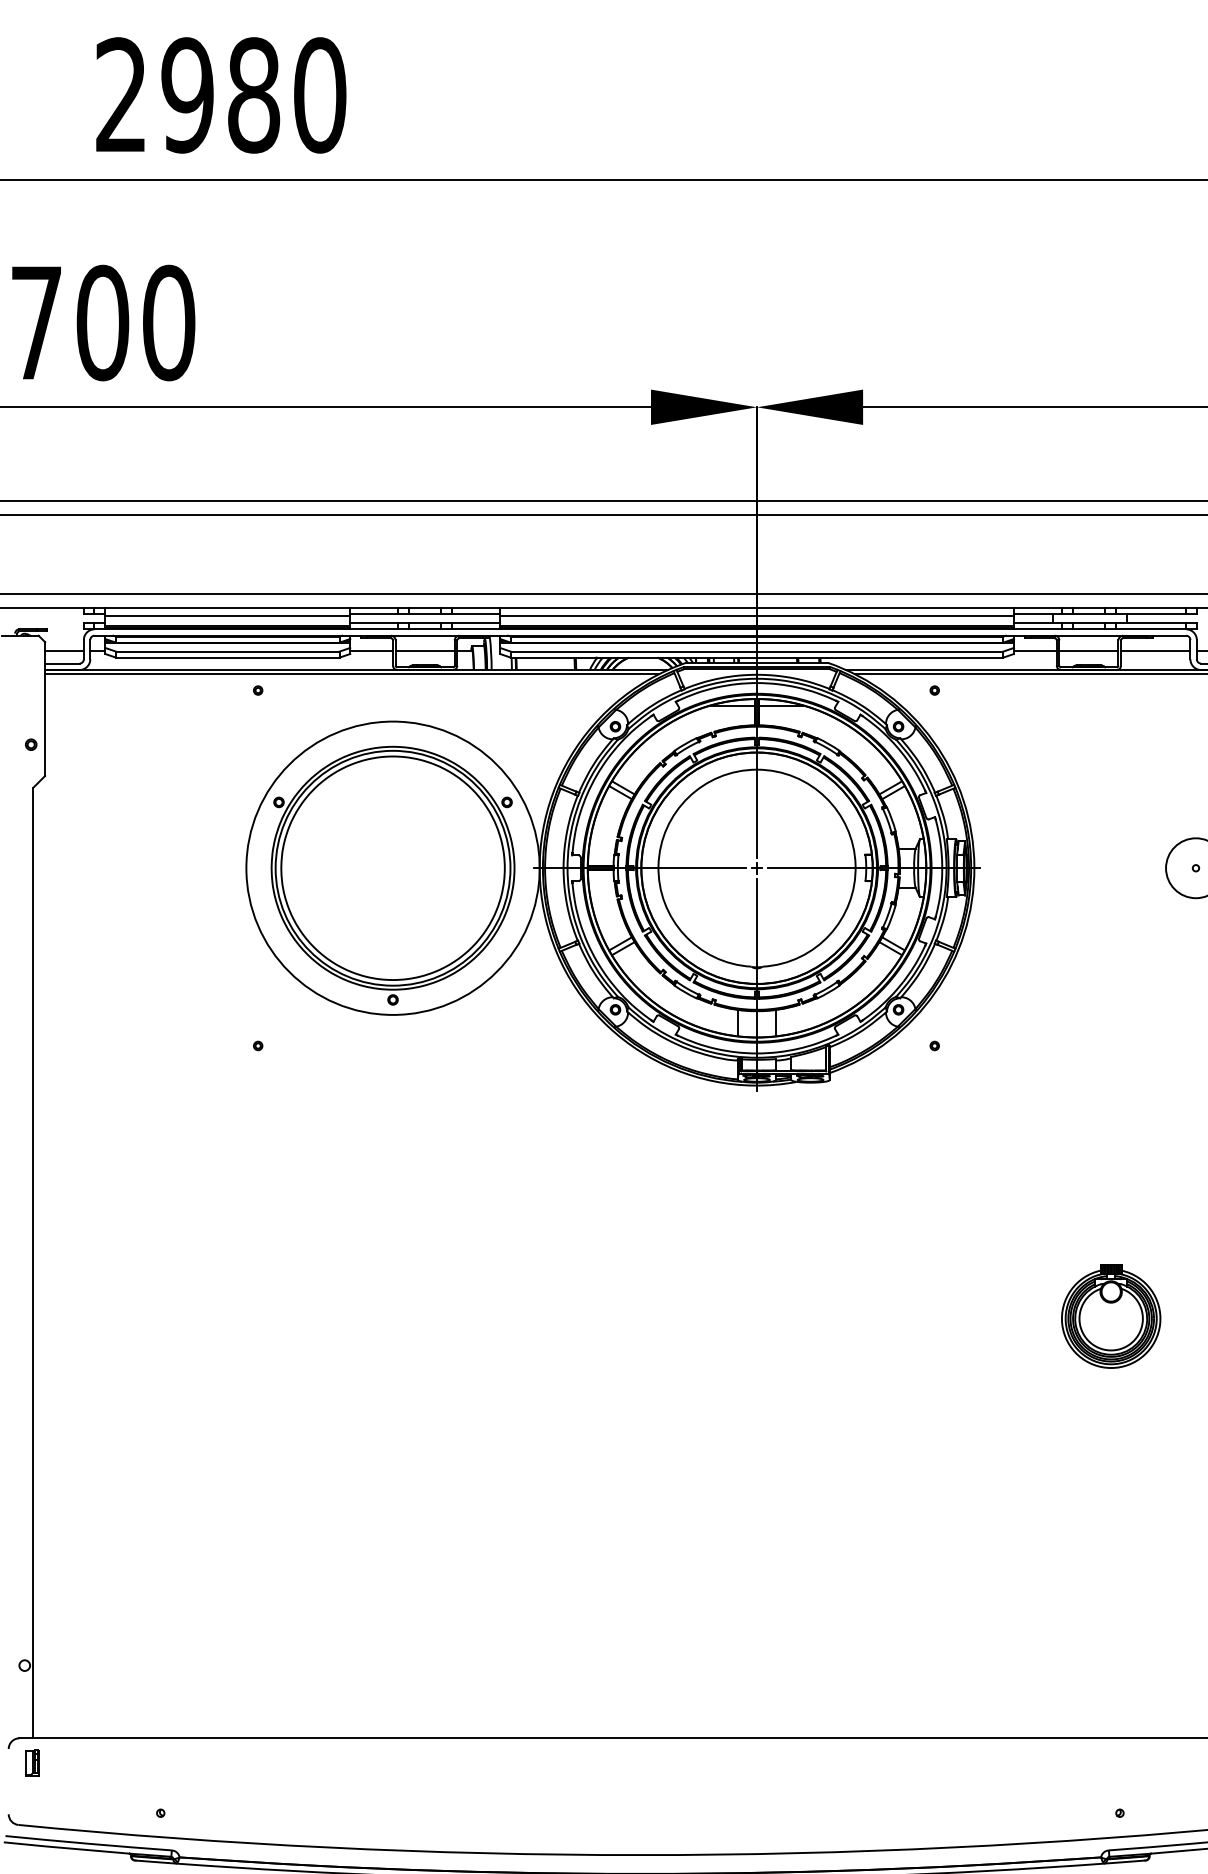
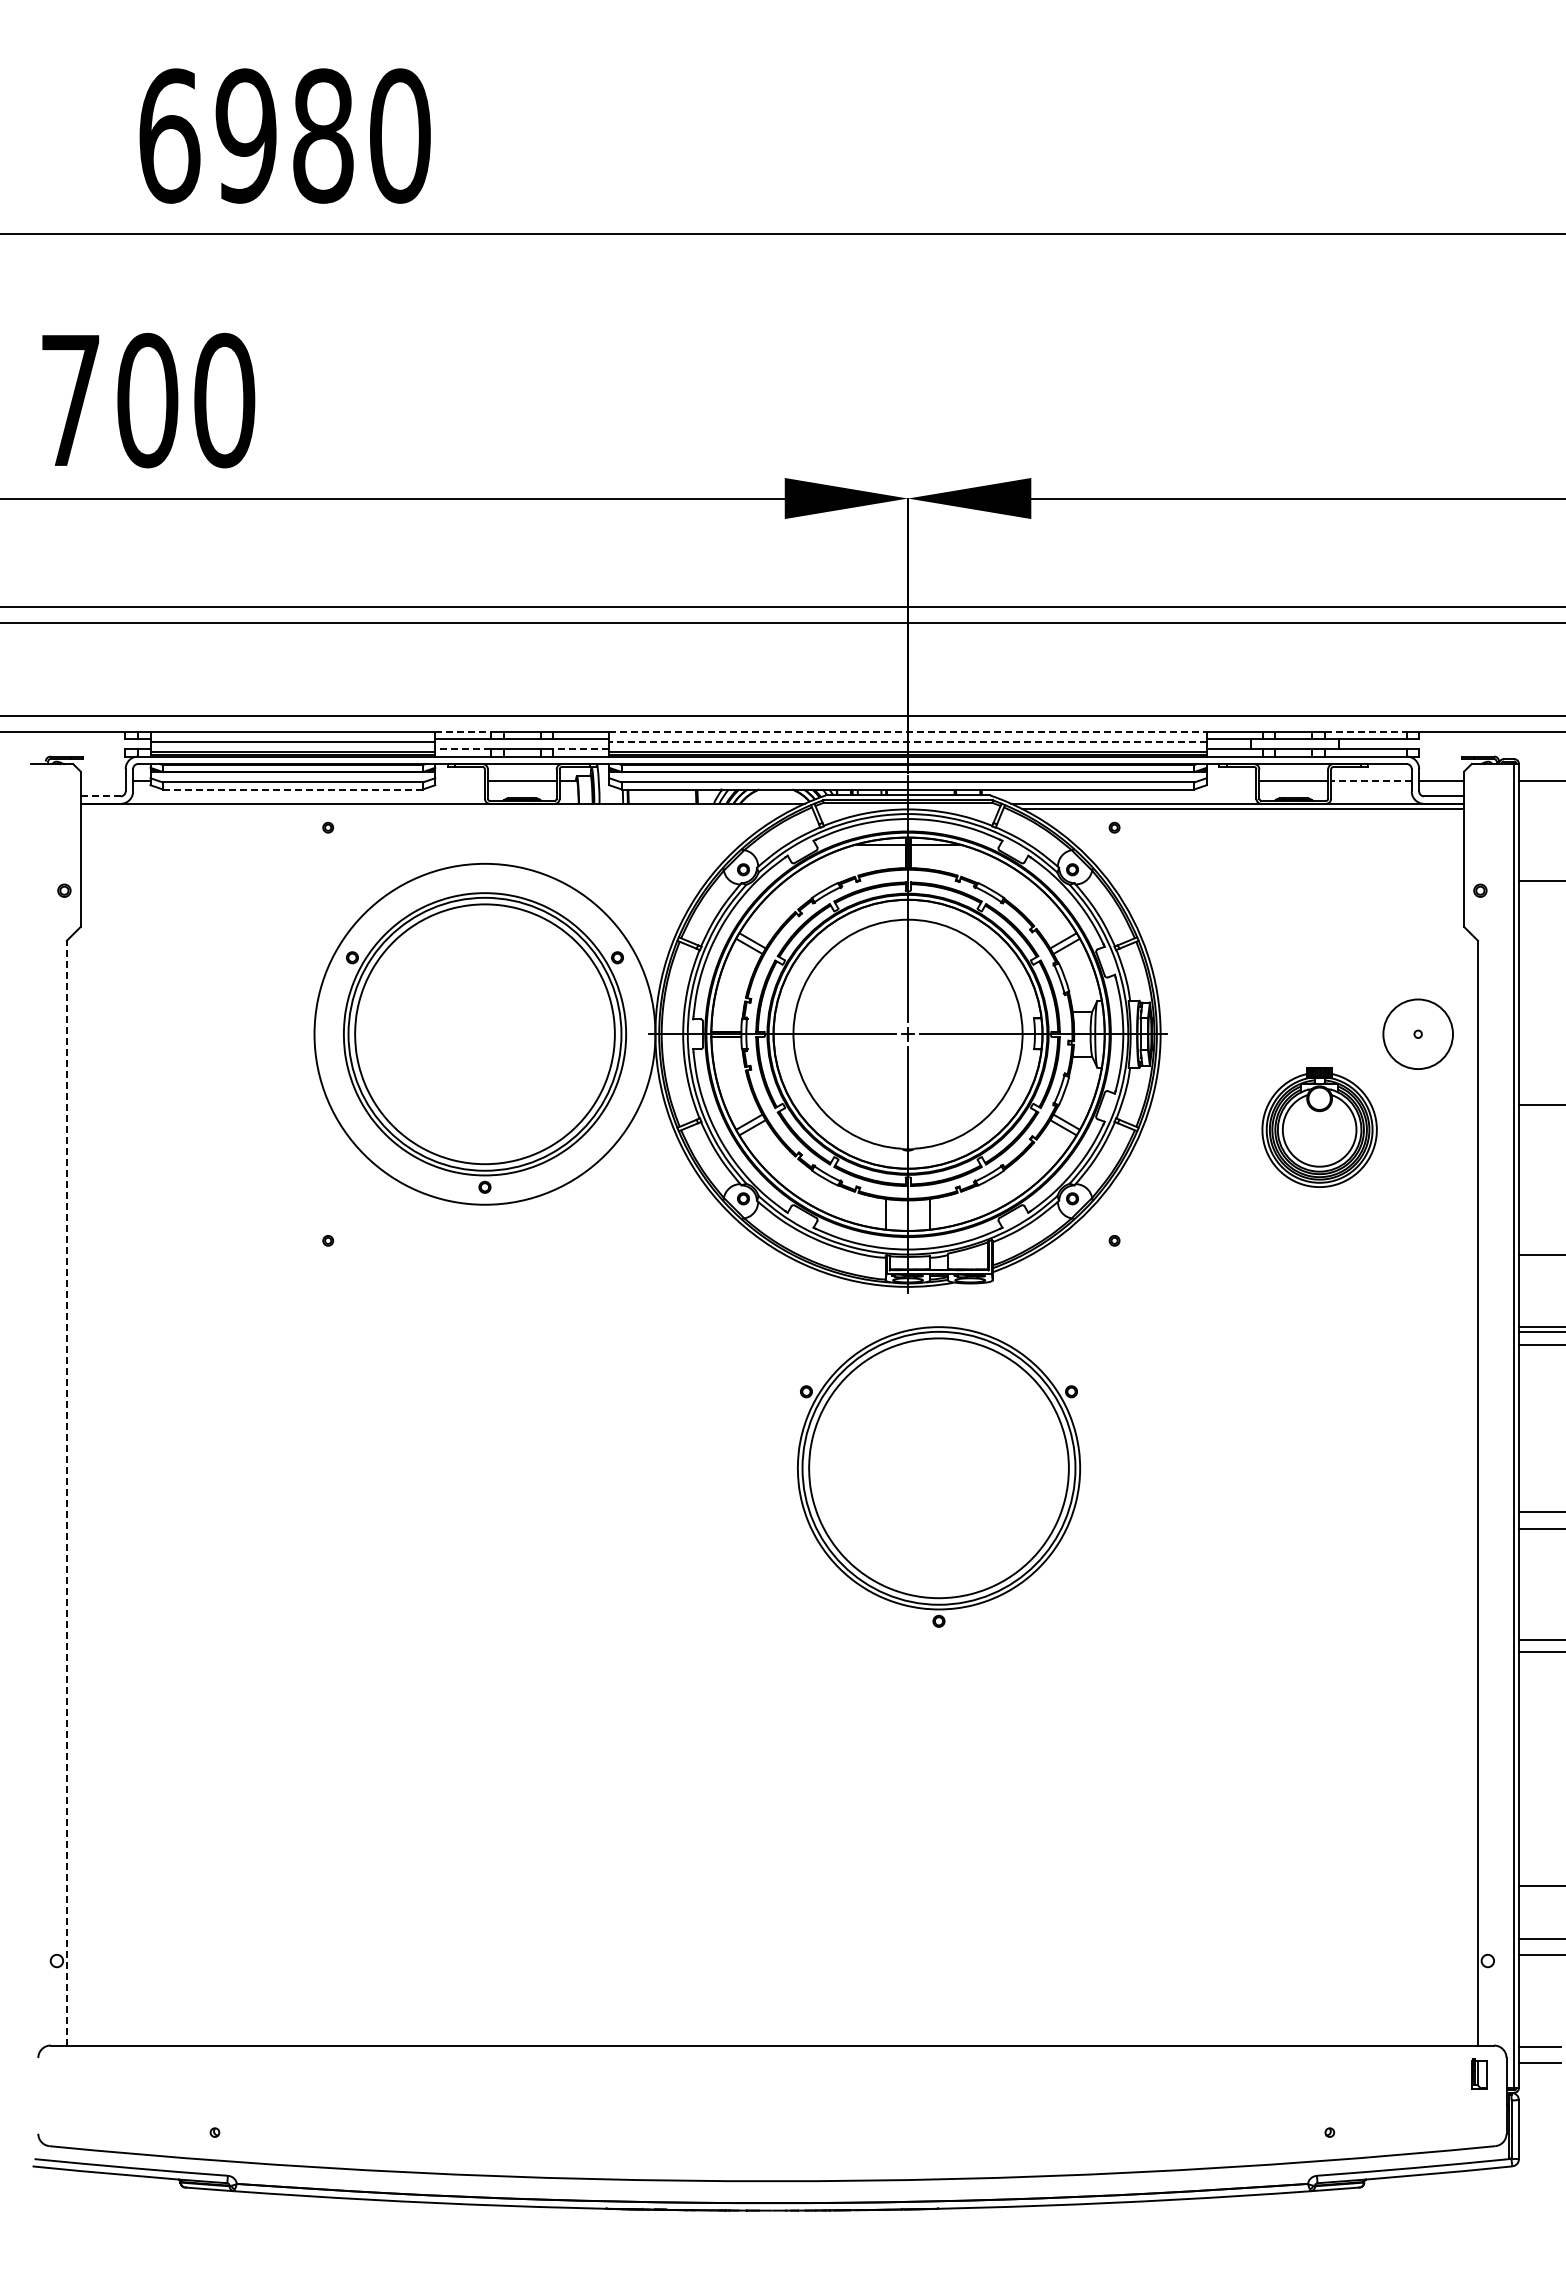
text: (121, 94) -> (169, 135), 2980 -> 6980
line: (374, 607) -> (463, 731), solid -> dashed
line: (757, 607) -> (908, 731), solid -> dashed
line: (1151, 607) -> (1366, 731), solid -> dashed
line: (757, 616) -> (908, 741), solid -> dashed
line: (374, 623) -> (463, 749), solid -> dashed
line: (476, 623) -> (581, 749), solid -> dashed
line: (63, 650) -> (102, 781), removed
line: (371, 650) -> (459, 781), removed
line: (1035, 650) -> (1231, 781), removed
line: (1154, 650) -> (1370, 781), solid -> dashed
line: (227, 657) -> (292, 789), solid -> dashed
line: (63, 663) -> (101, 796), solid -> dashed
line: (352, 673) -> (437, 808), removed
part: (784, 1248) -> (939, 1476), added
line: (32, 1262) -> (66, 1492), solid -> dashed
part: (1111, 1316) -> (1319, 1127), moved
part: (32, 1762) -> (65, 2073), removed

